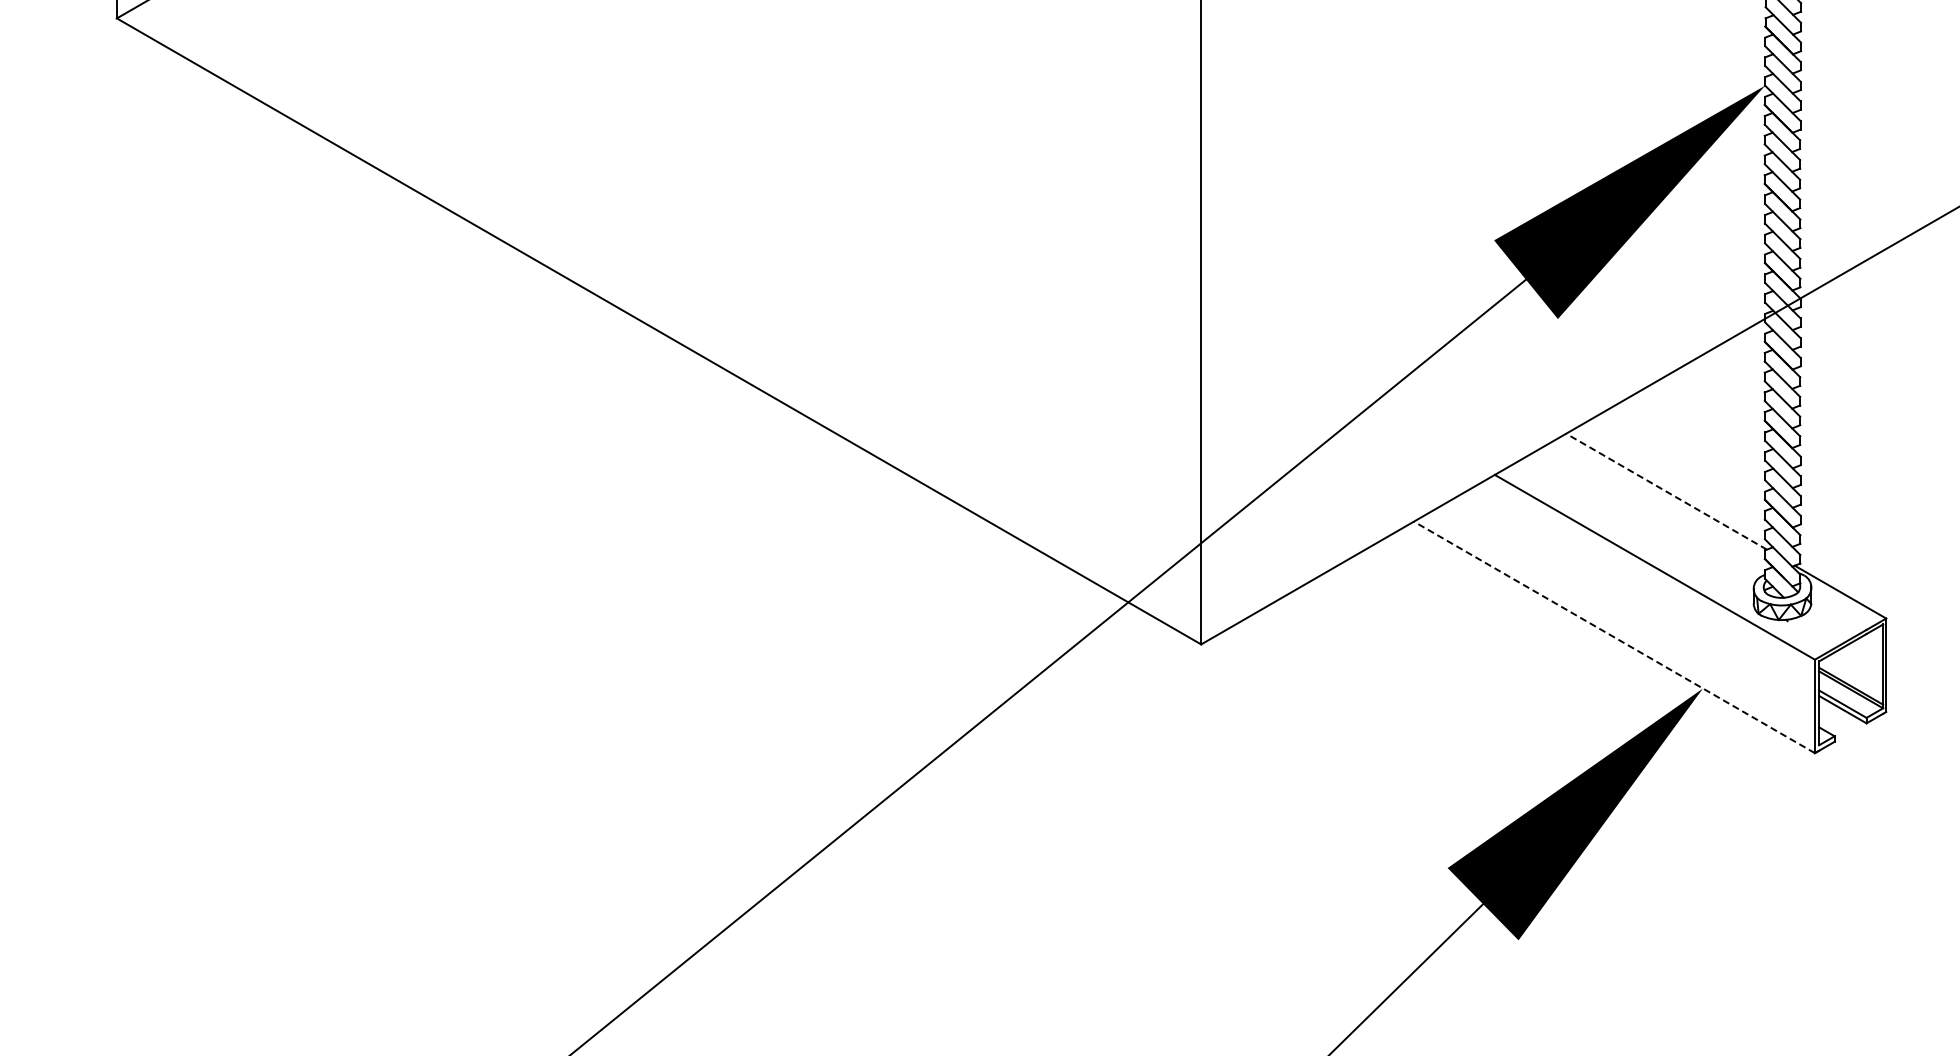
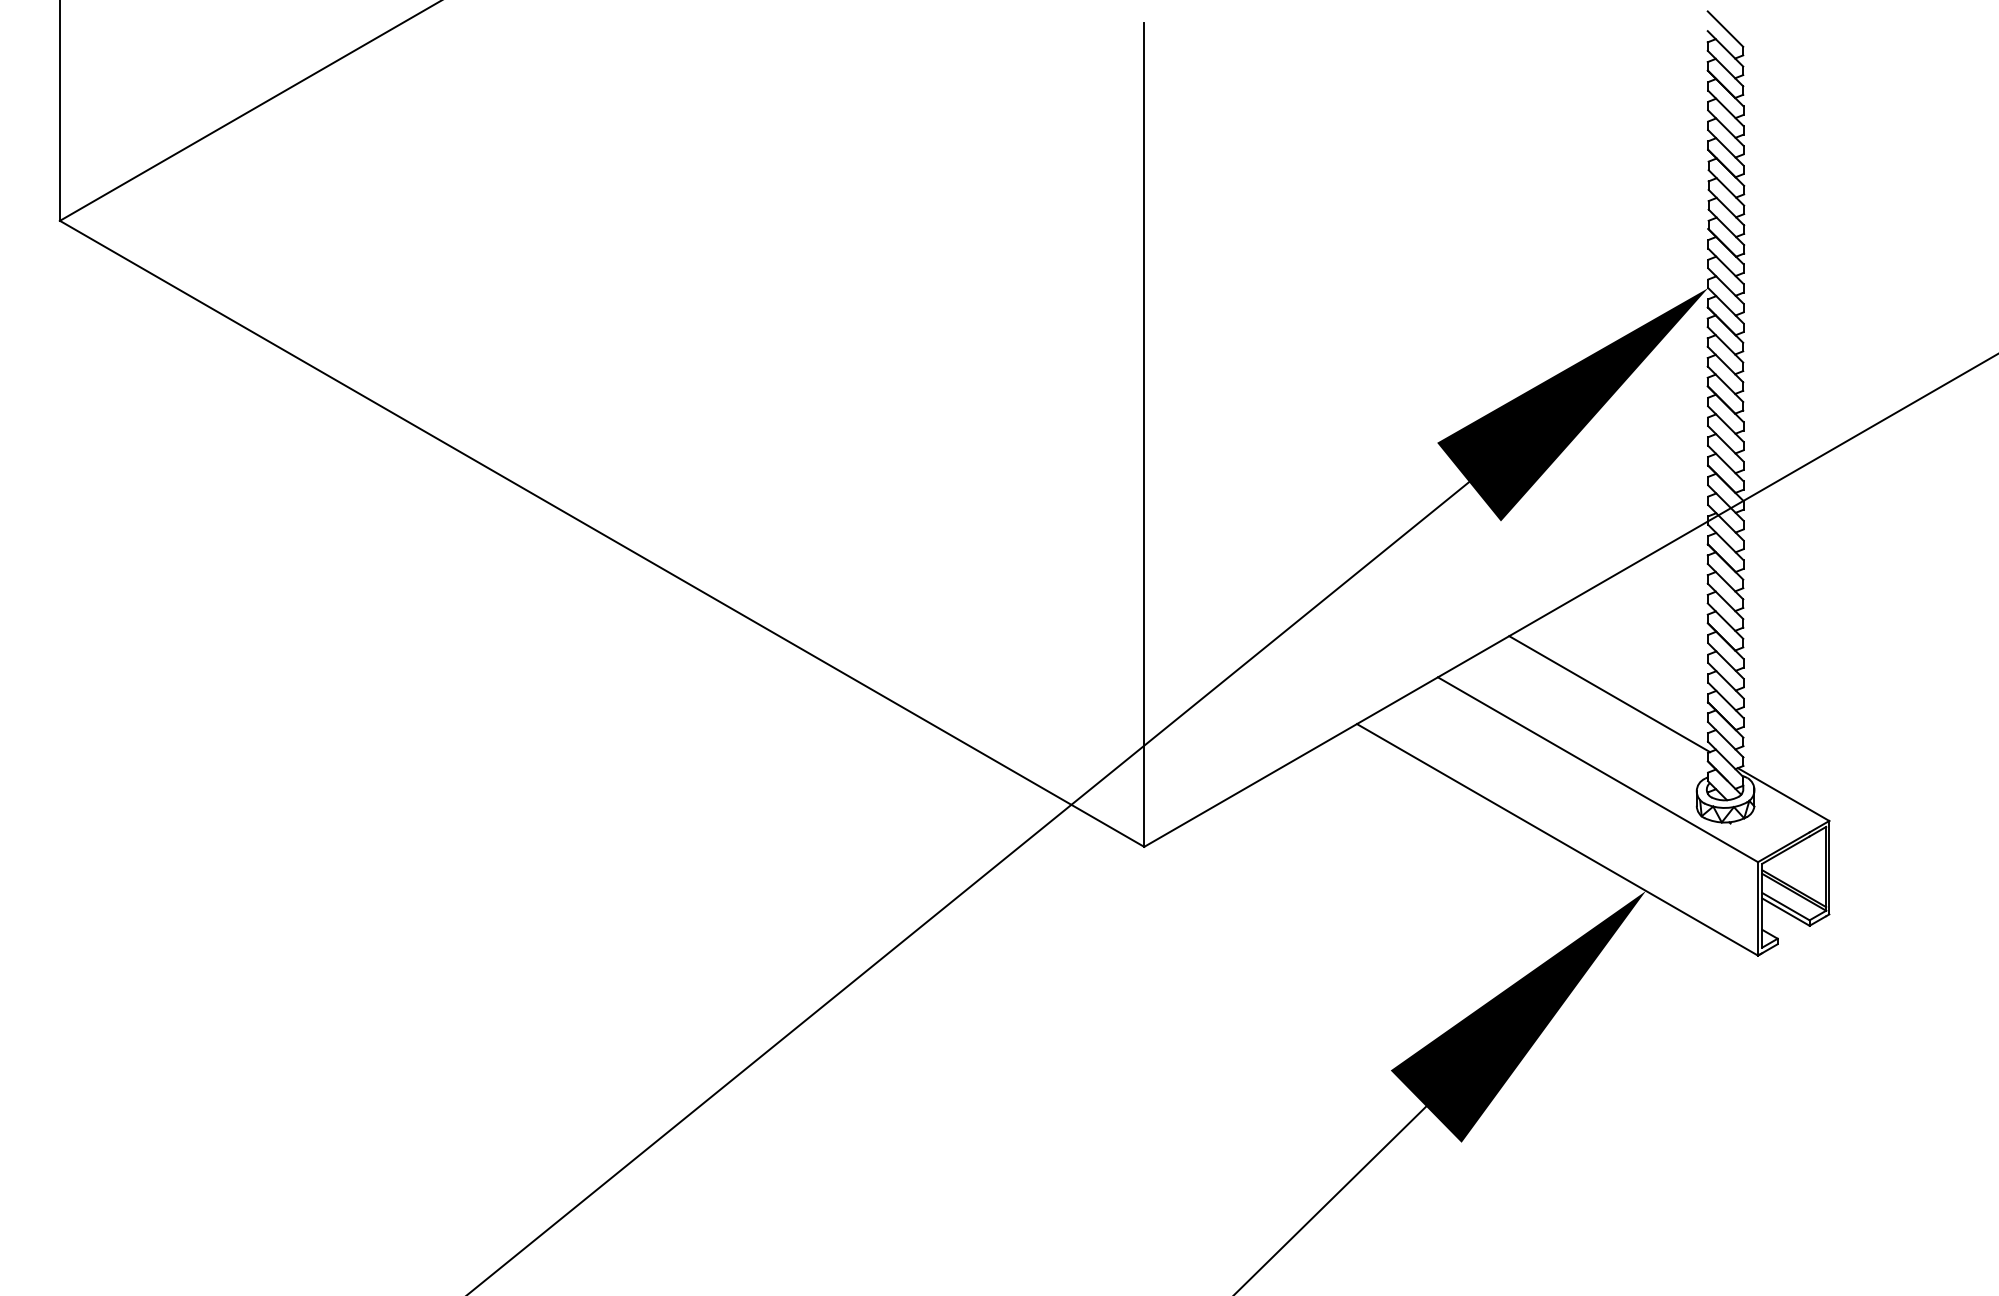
line: (1666, 492) -> (1609, 694), dashed -> solid
line: (1614, 637) -> (1557, 839), dashed -> solid

